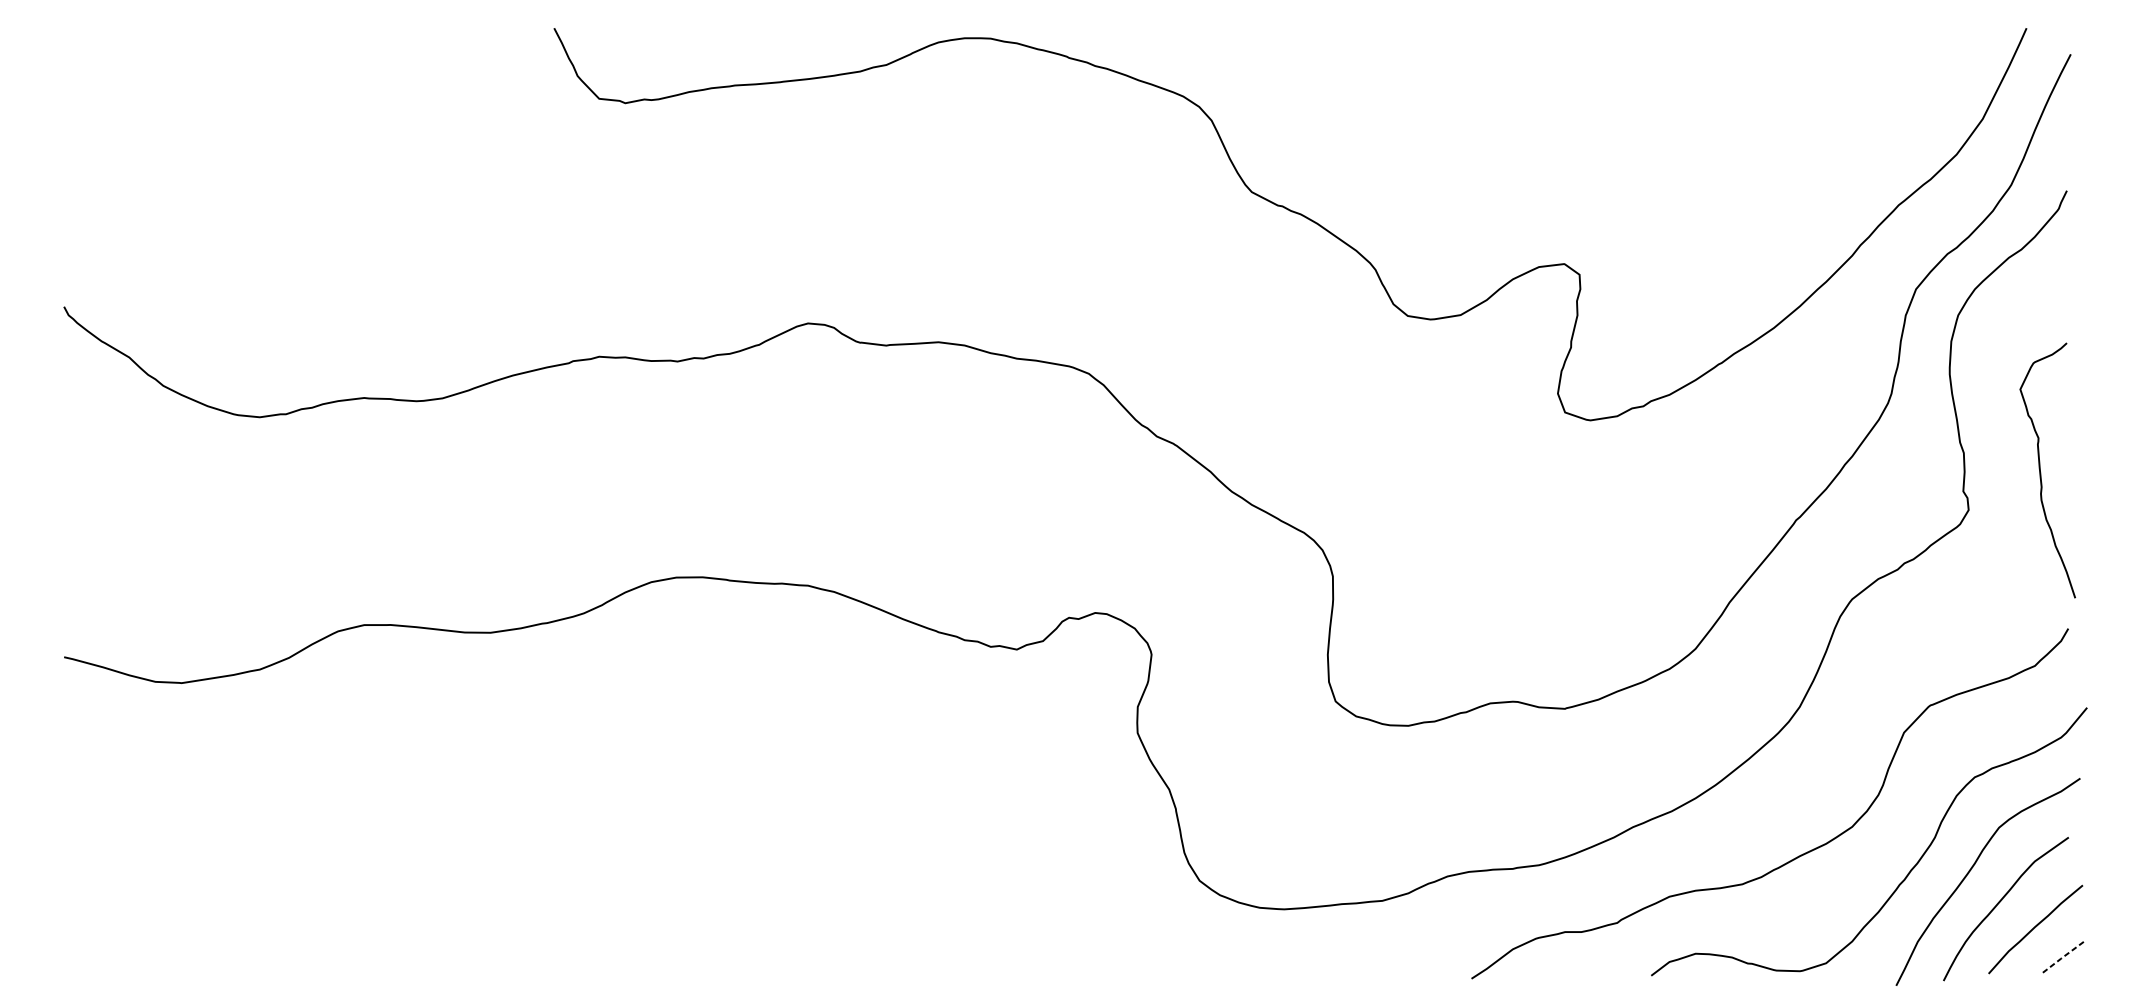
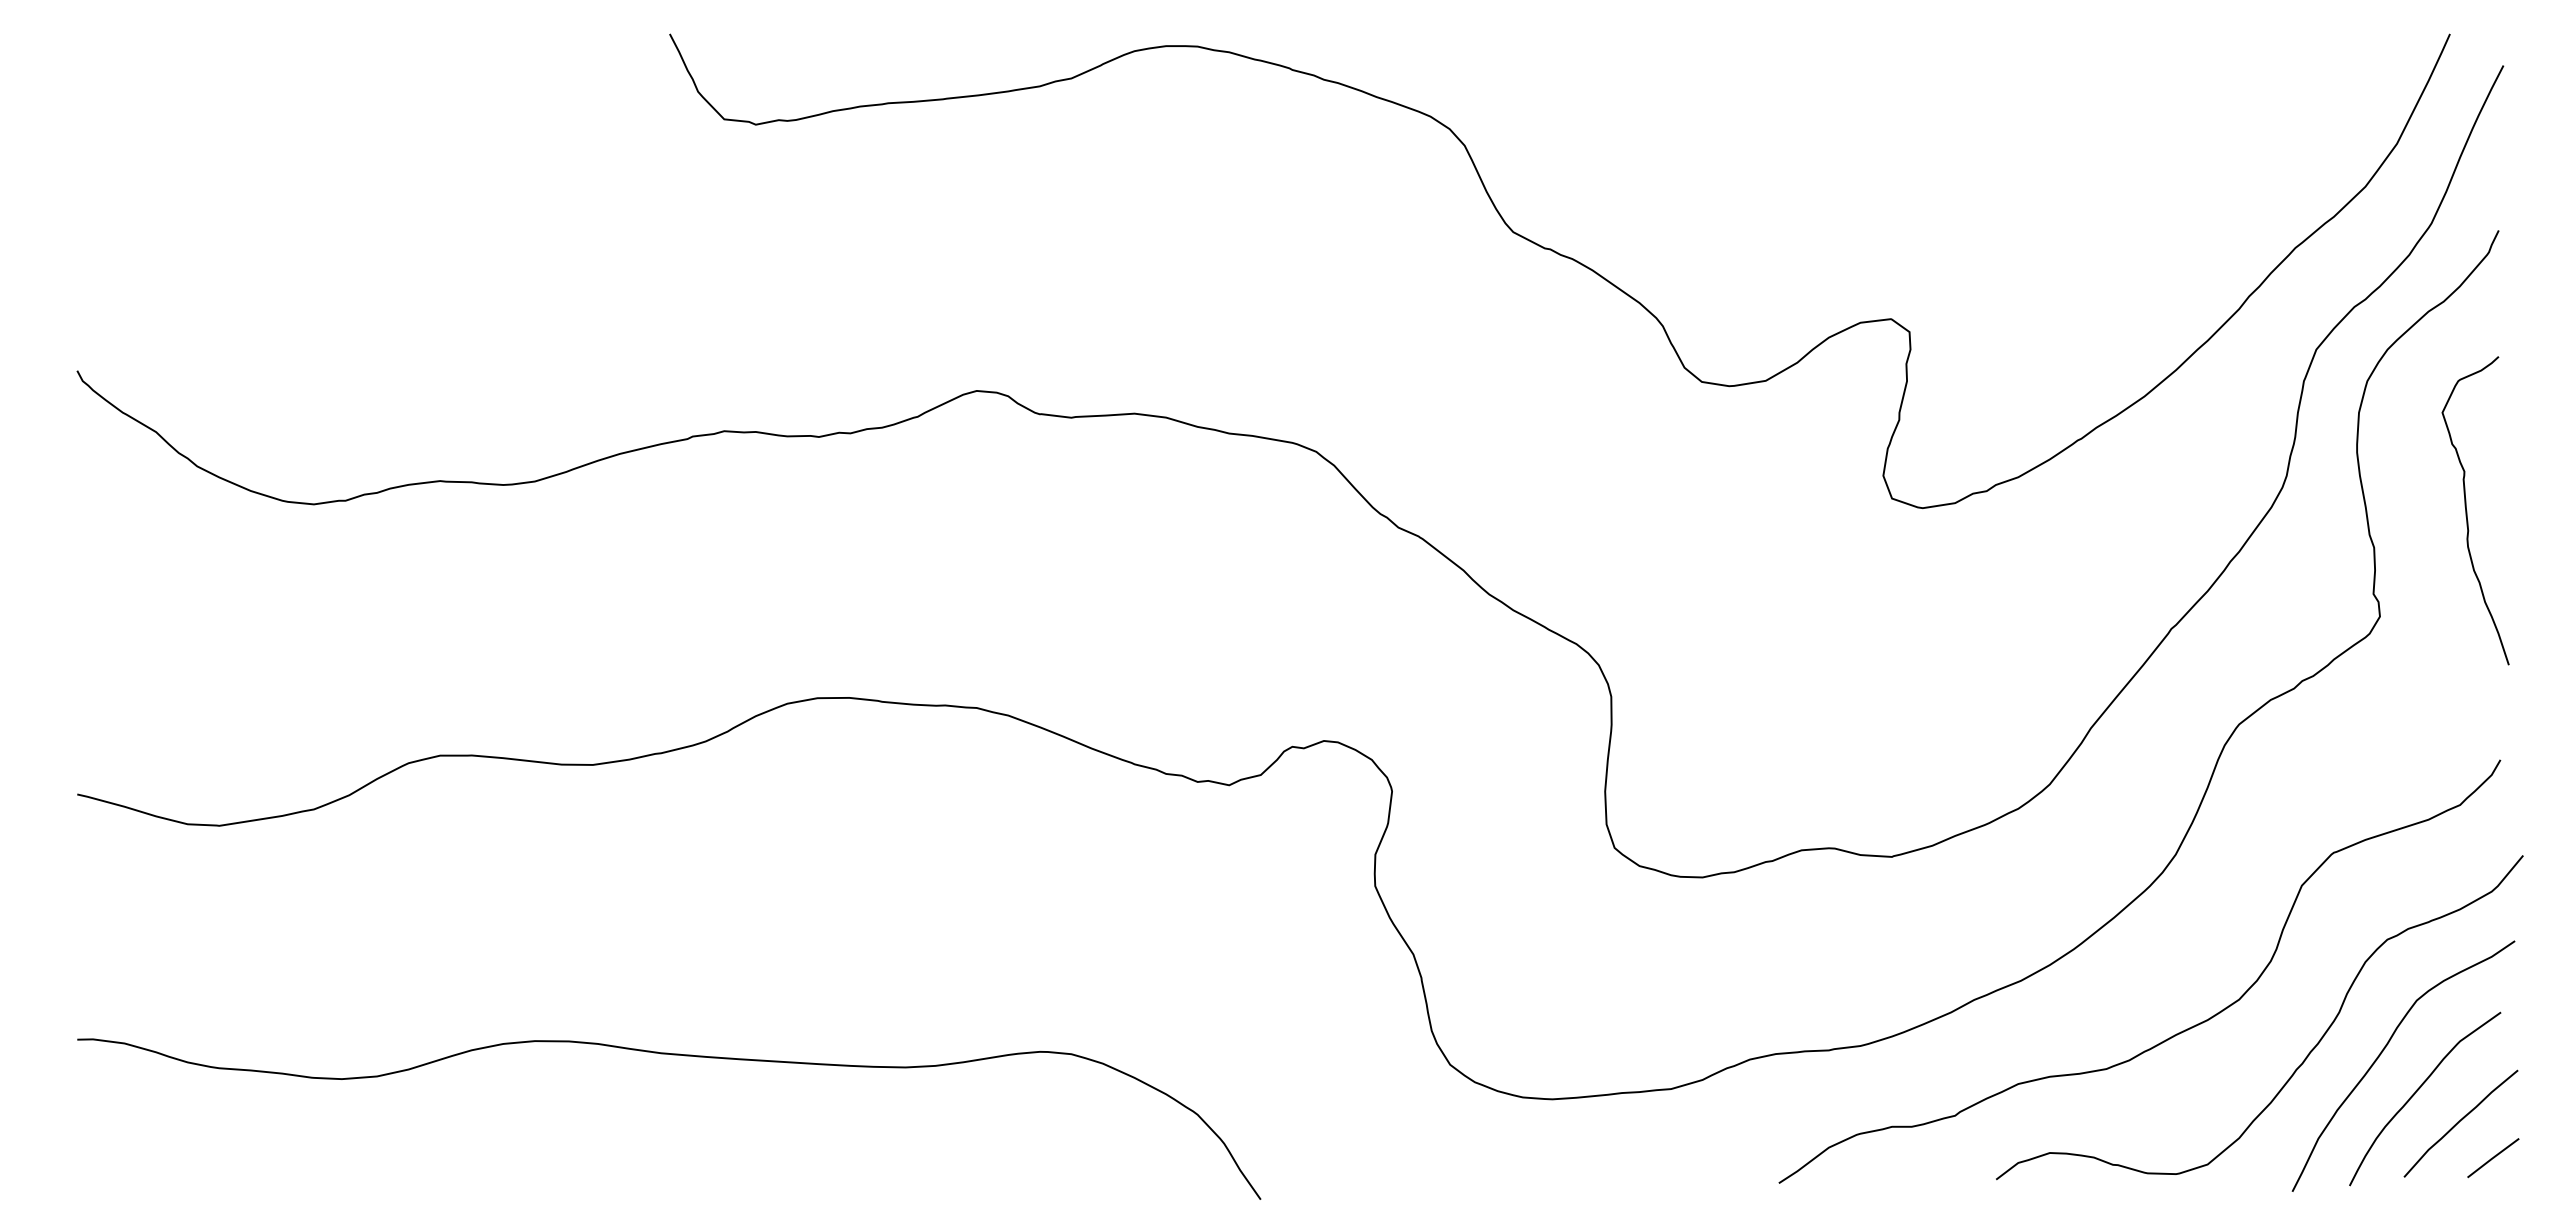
curve: (2041, 470) -> (2467, 510), moved
curve: (556, 873) -> (672, 1055), added
line: (2061, 958) -> (2492, 1158), dashed -> solid

